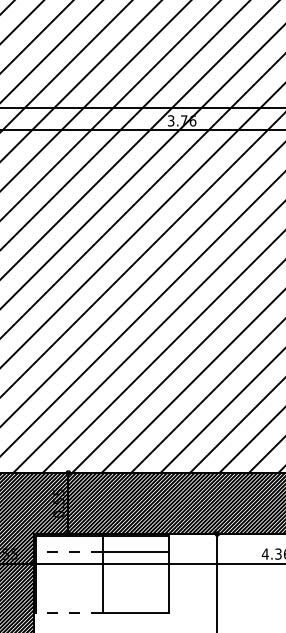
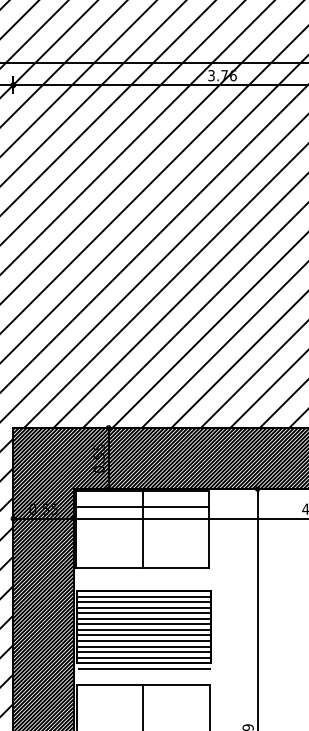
line: (68, 552) -> (108, 507), dashed -> solid
line: (68, 613) -> (108, 568), dashed -> solid

